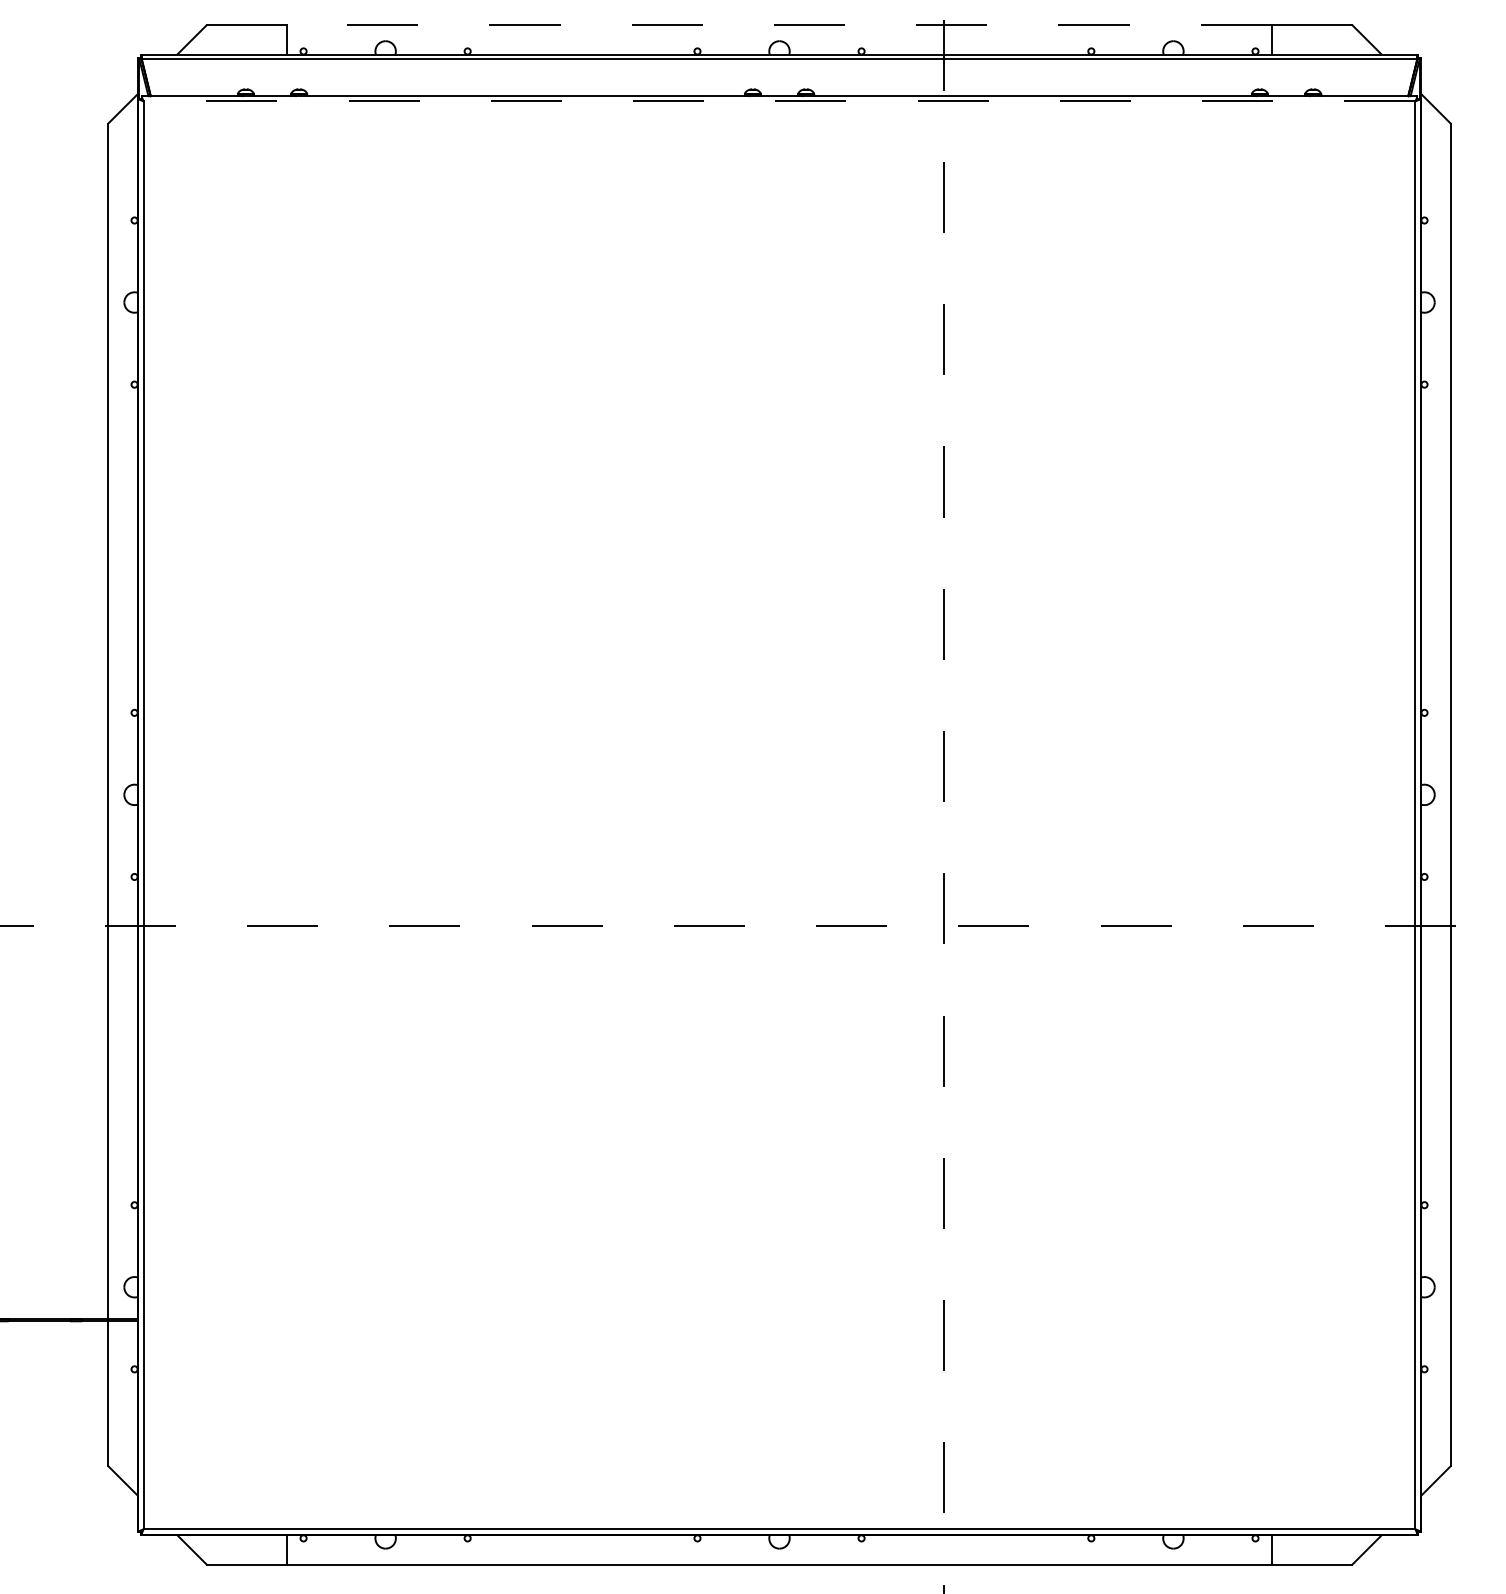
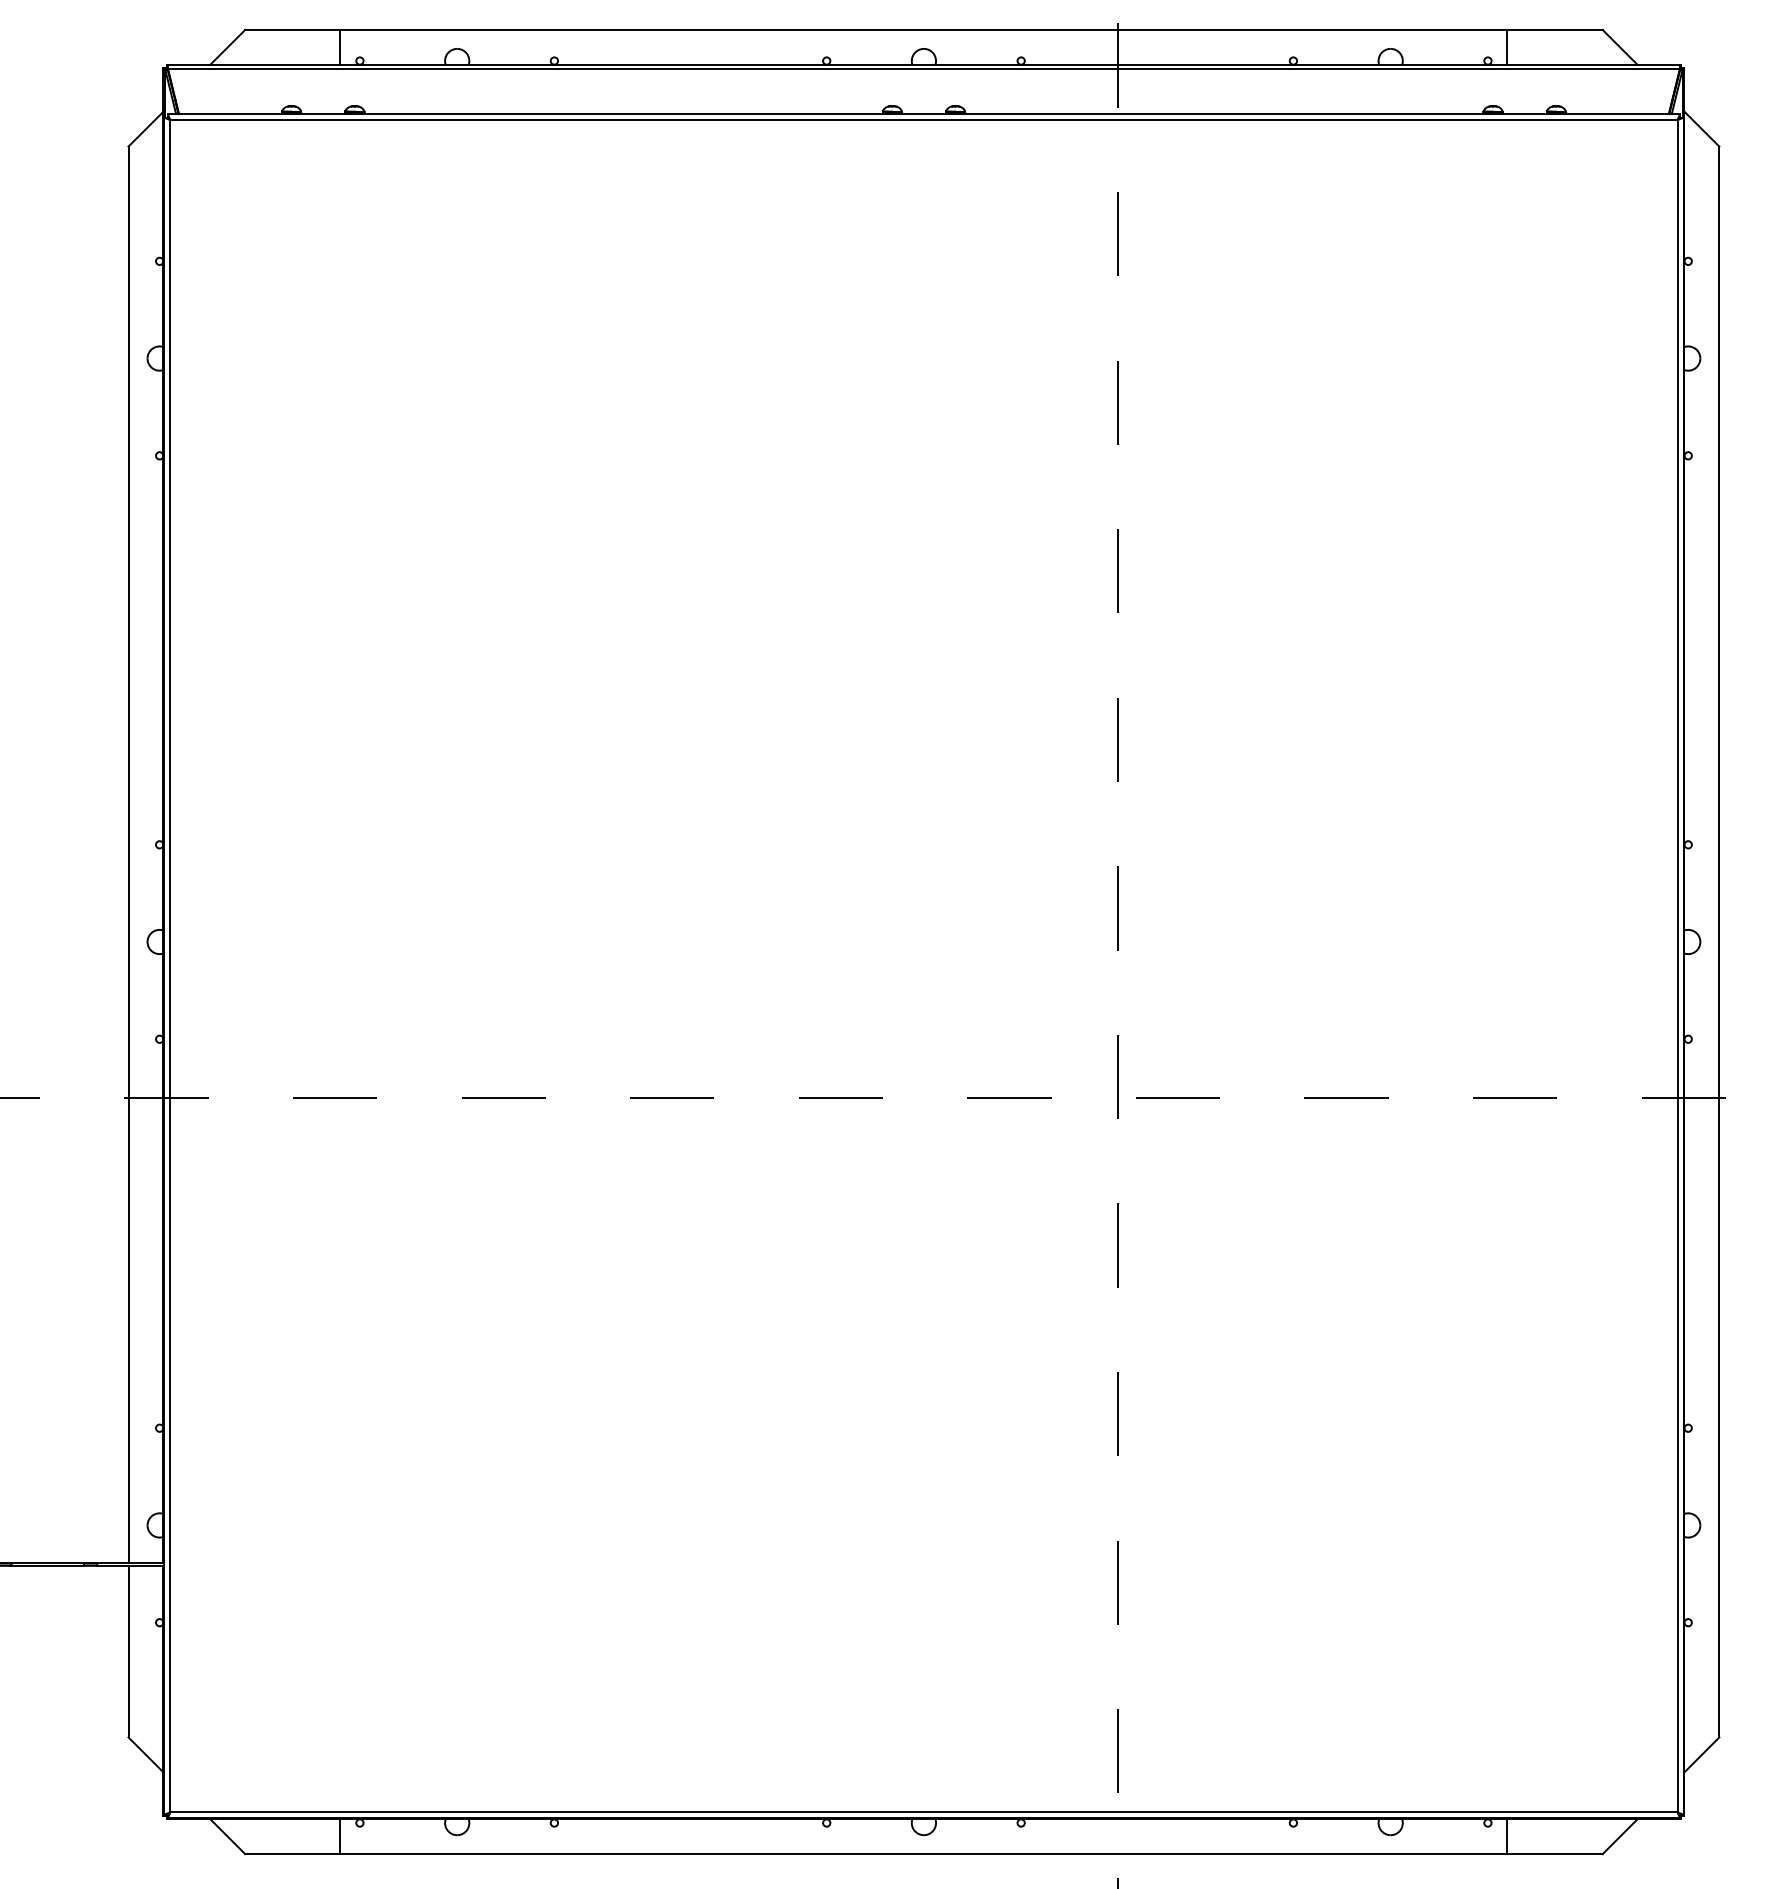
line: (779, 24) -> (923, 29), dashed -> solid
line: (779, 101) -> (923, 120), dashed -> solid

